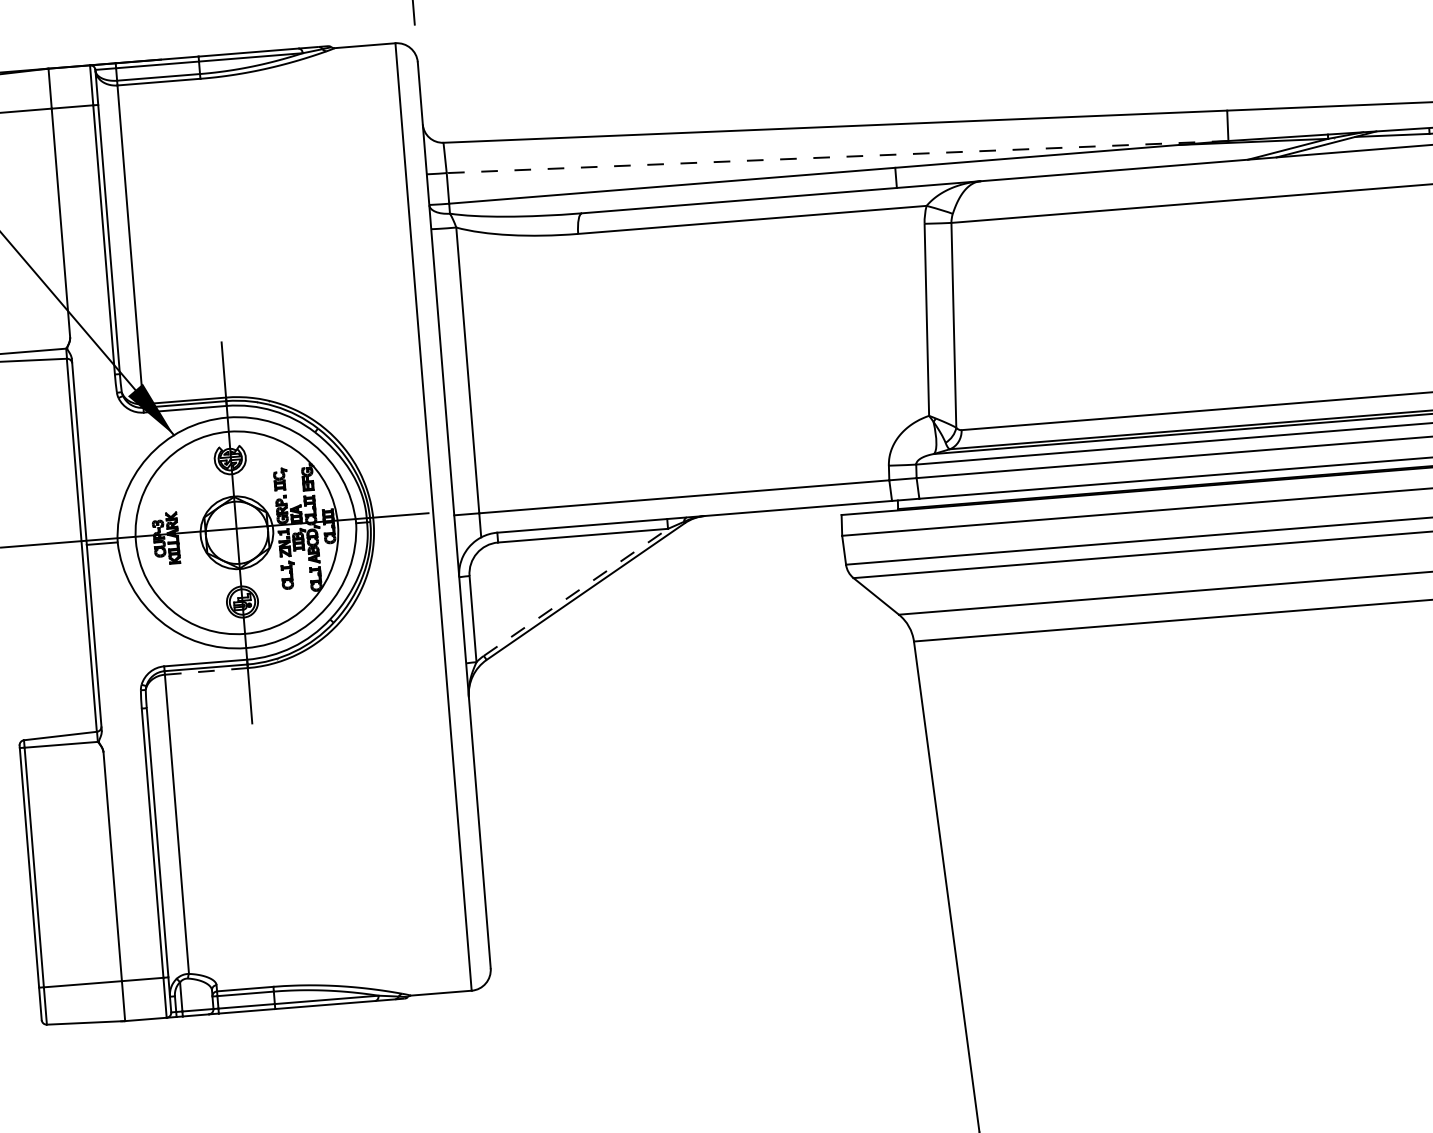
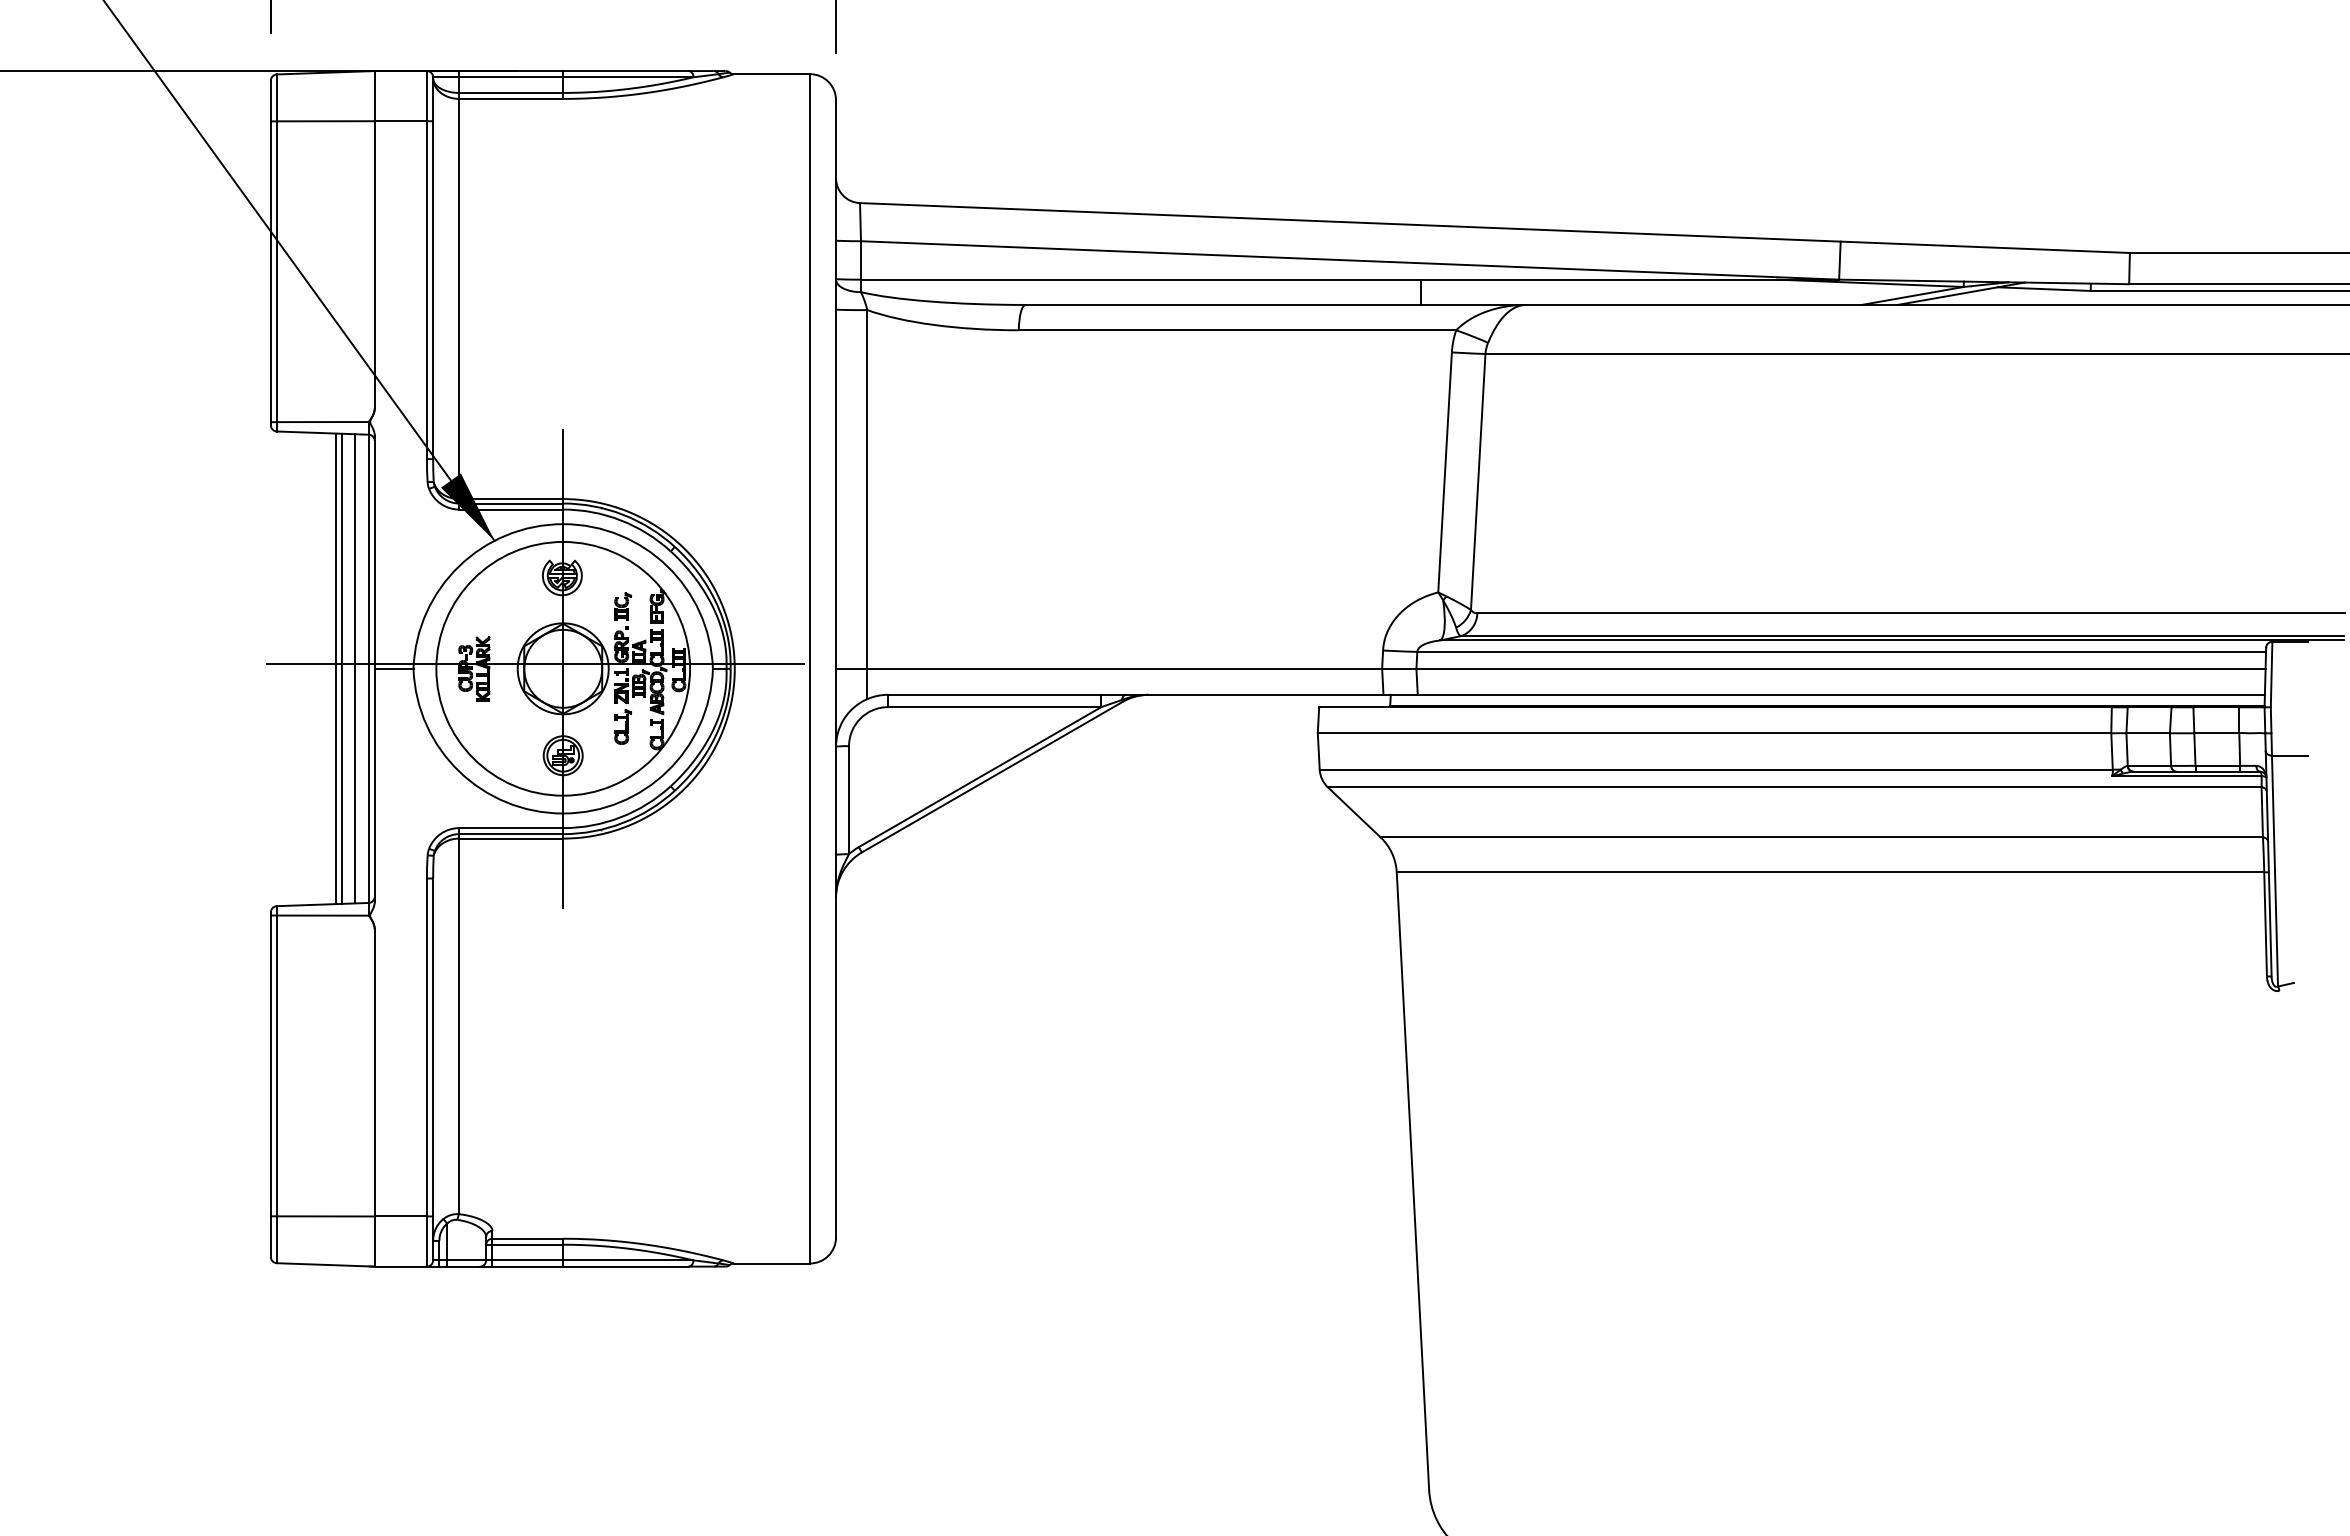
line: (837, 157) -> (1349, 260), dashed -> solid
line: (71, 545) -> (355, 668), added
line: (61, 546) -> (342, 668), added
line: (55, 547) -> (335, 668), added
line: (576, 592) -> (980, 777), dashed -> solid
line: (205, 671) -> (510, 838), dashed -> solid

